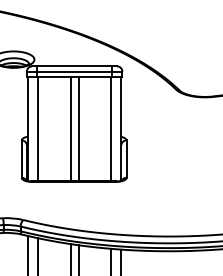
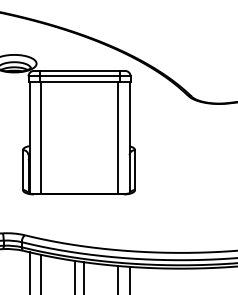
line: (70, 128) -> (75, 137), removed
line: (79, 128) -> (84, 137), removed

